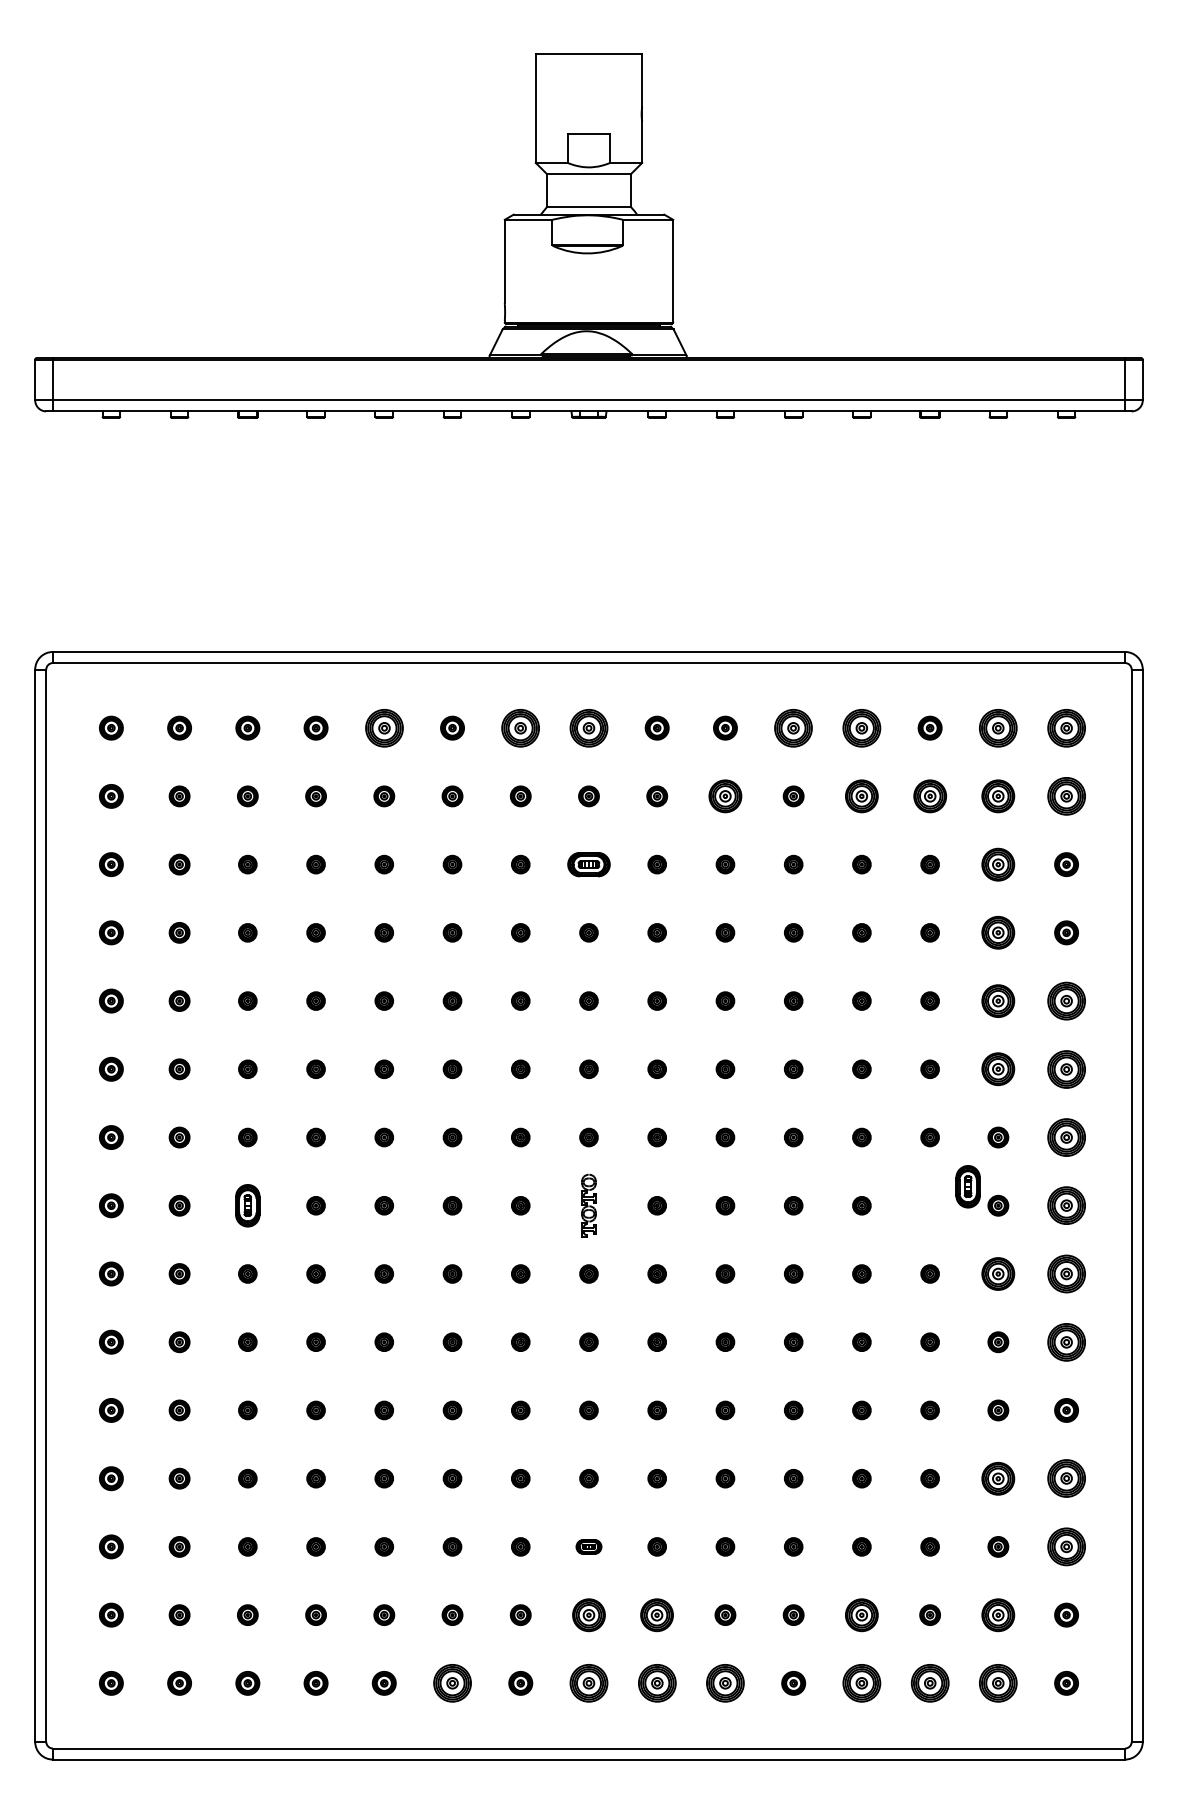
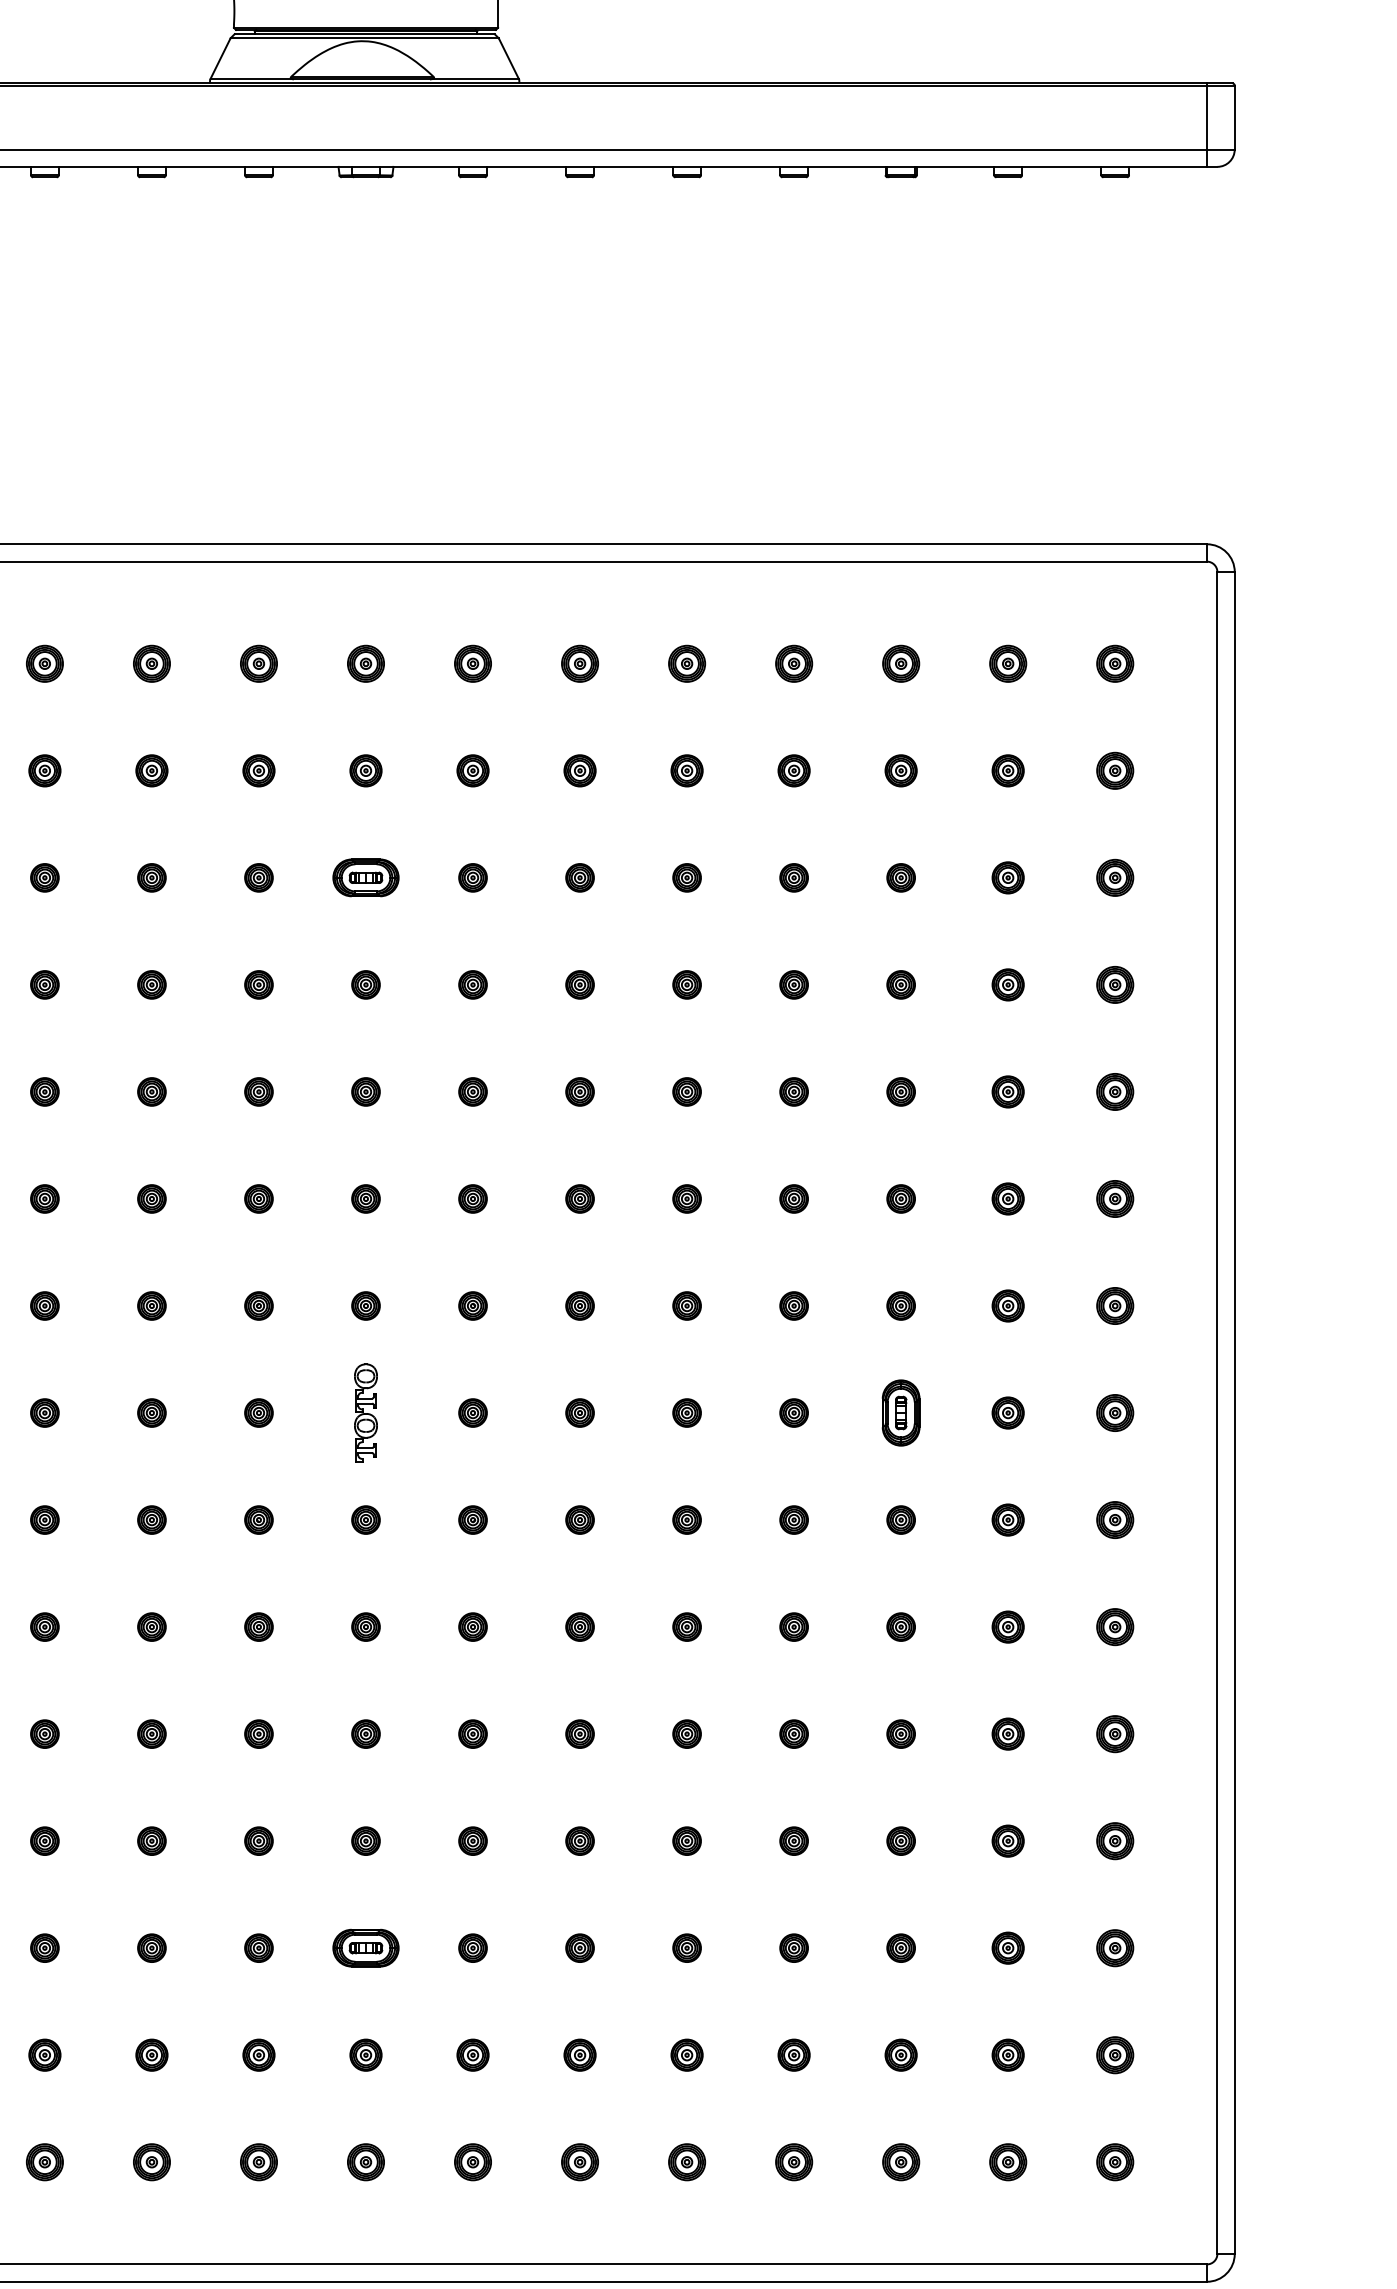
part: (383, 727) -> (43, 662), size x0.62
part: (520, 727) -> (258, 662), size x0.62
part: (588, 727) -> (365, 662), size x0.62
part: (793, 727) -> (686, 662), size x0.62
part: (861, 727) -> (793, 662), size x0.62
part: (998, 727) -> (1008, 662), size x0.62
part: (1066, 727) -> (1115, 662), size x0.62
part: (725, 796) -> (580, 771), size x0.62
part: (861, 796) -> (793, 771), size x0.62
part: (929, 796) -> (900, 771), size x0.62
part: (998, 796) -> (1008, 771), size x0.62
part: (1066, 796) -> (1115, 771), size x0.62
part: (998, 864) -> (1008, 877), size x0.62
part: (998, 932) -> (1008, 984), size x0.62
part: (998, 1000) -> (1008, 1091), size x0.62
part: (1066, 1000) -> (1115, 1091), size x0.62
part: (1066, 1068) -> (1115, 1197), size x0.62
part: (998, 1069) -> (1008, 1199), size x0.62
part: (1066, 1137) -> (1115, 1305), size x0.62
part: (967, 1186) -> (900, 1412), moved
part: (1066, 1205) -> (1115, 1412), size x0.62
part: (998, 1273) -> (1008, 1519), size x0.62
part: (1066, 1273) -> (1115, 1519), size x0.62
part: (1066, 1341) -> (1115, 1625), size x0.62
part: (998, 1478) -> (1008, 1840), size x0.62
part: (1066, 1478) -> (1115, 1840), size x0.62
part: (588, 1546) -> (365, 1947), size x1.67
part: (1066, 1546) -> (1115, 1947), size x0.62
part: (588, 1614) -> (365, 2054), size x0.62
part: (657, 1614) -> (473, 2054), size x0.62
part: (861, 1614) -> (793, 2054), size x0.62
part: (998, 1614) -> (1008, 2054), size x0.62
part: (452, 1683) -> (151, 2162), size x0.62
part: (588, 1683) -> (365, 2162), size x0.62
part: (656, 1683) -> (471, 2162), size x0.62
part: (725, 1683) -> (580, 2162), size x0.62
part: (861, 1683) -> (793, 2162), size x0.62
part: (929, 1683) -> (900, 2162), size x0.62
part: (998, 1683) -> (1008, 2162), size x0.62

